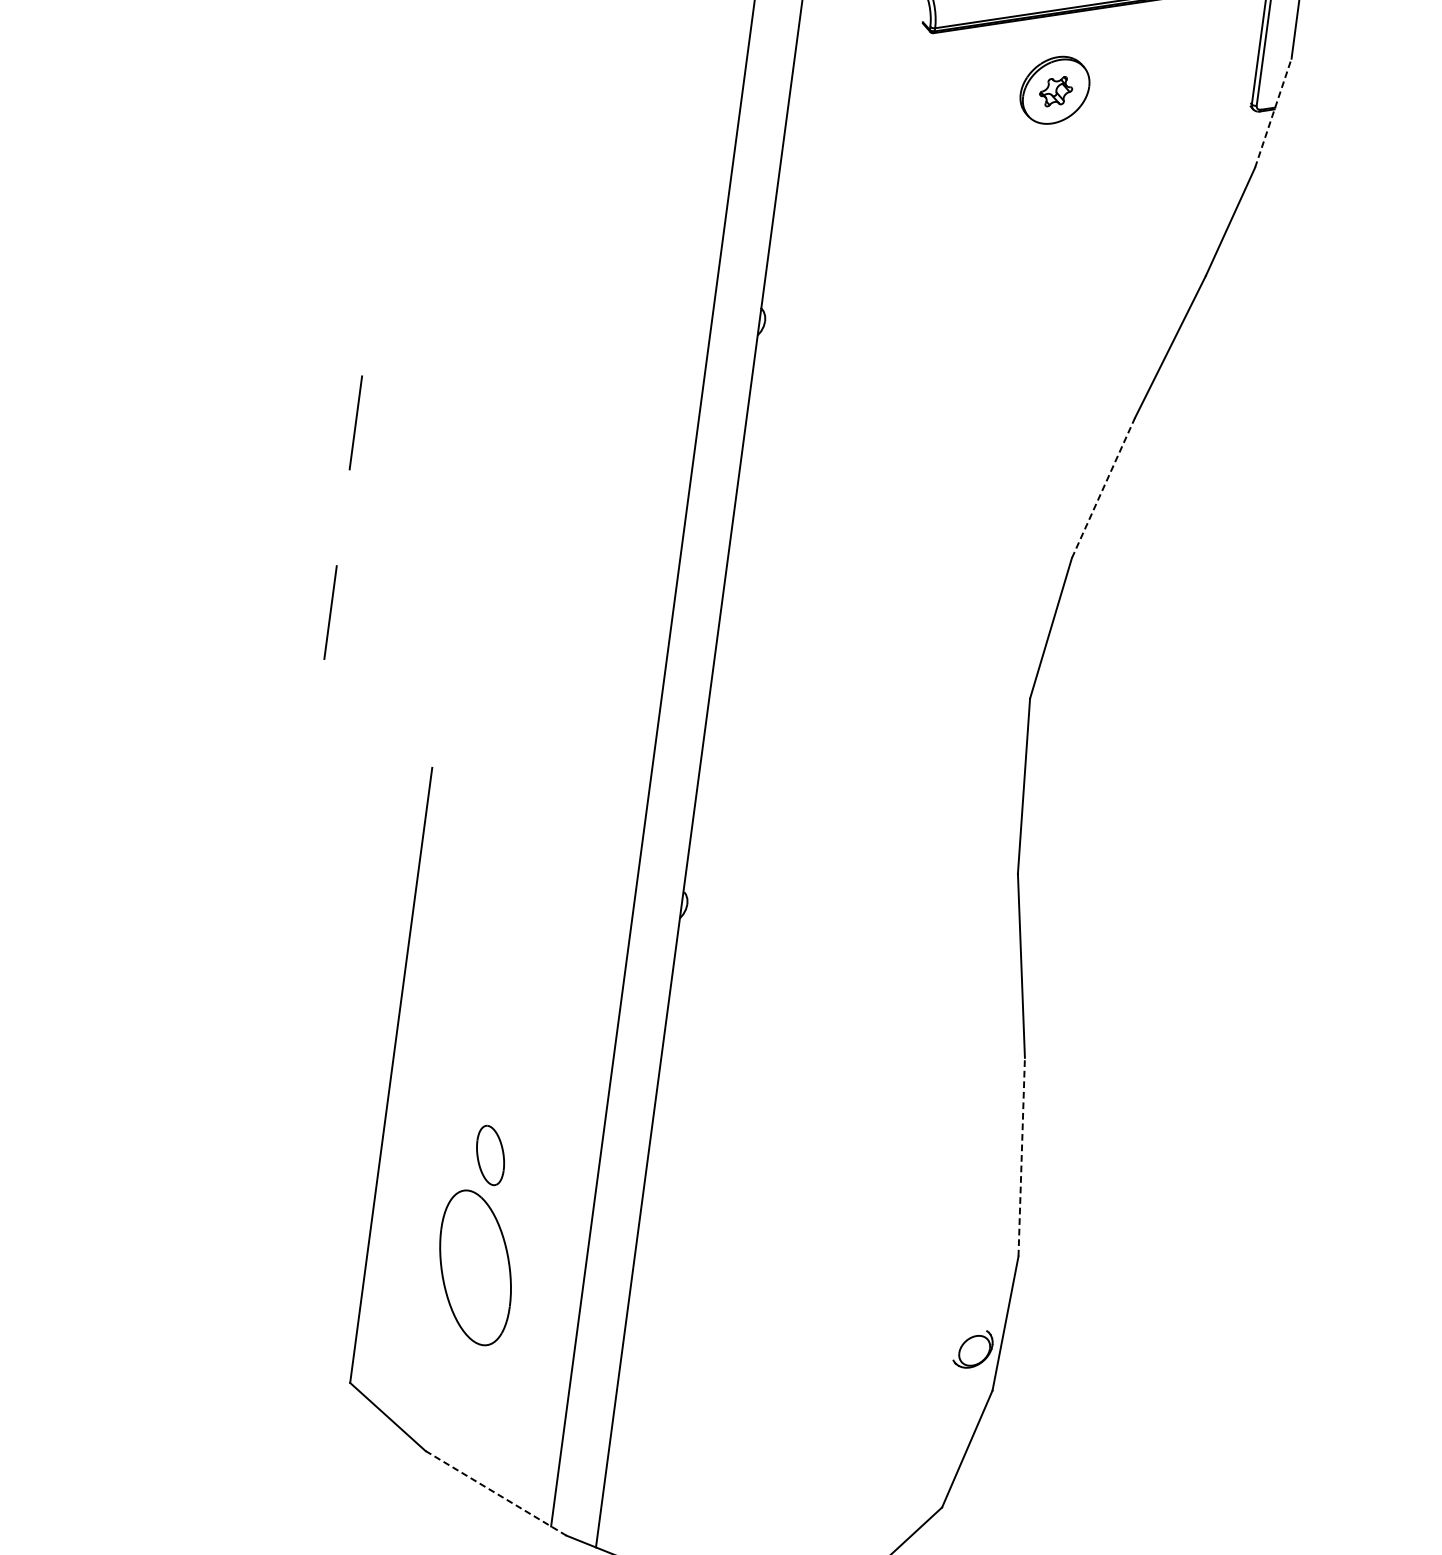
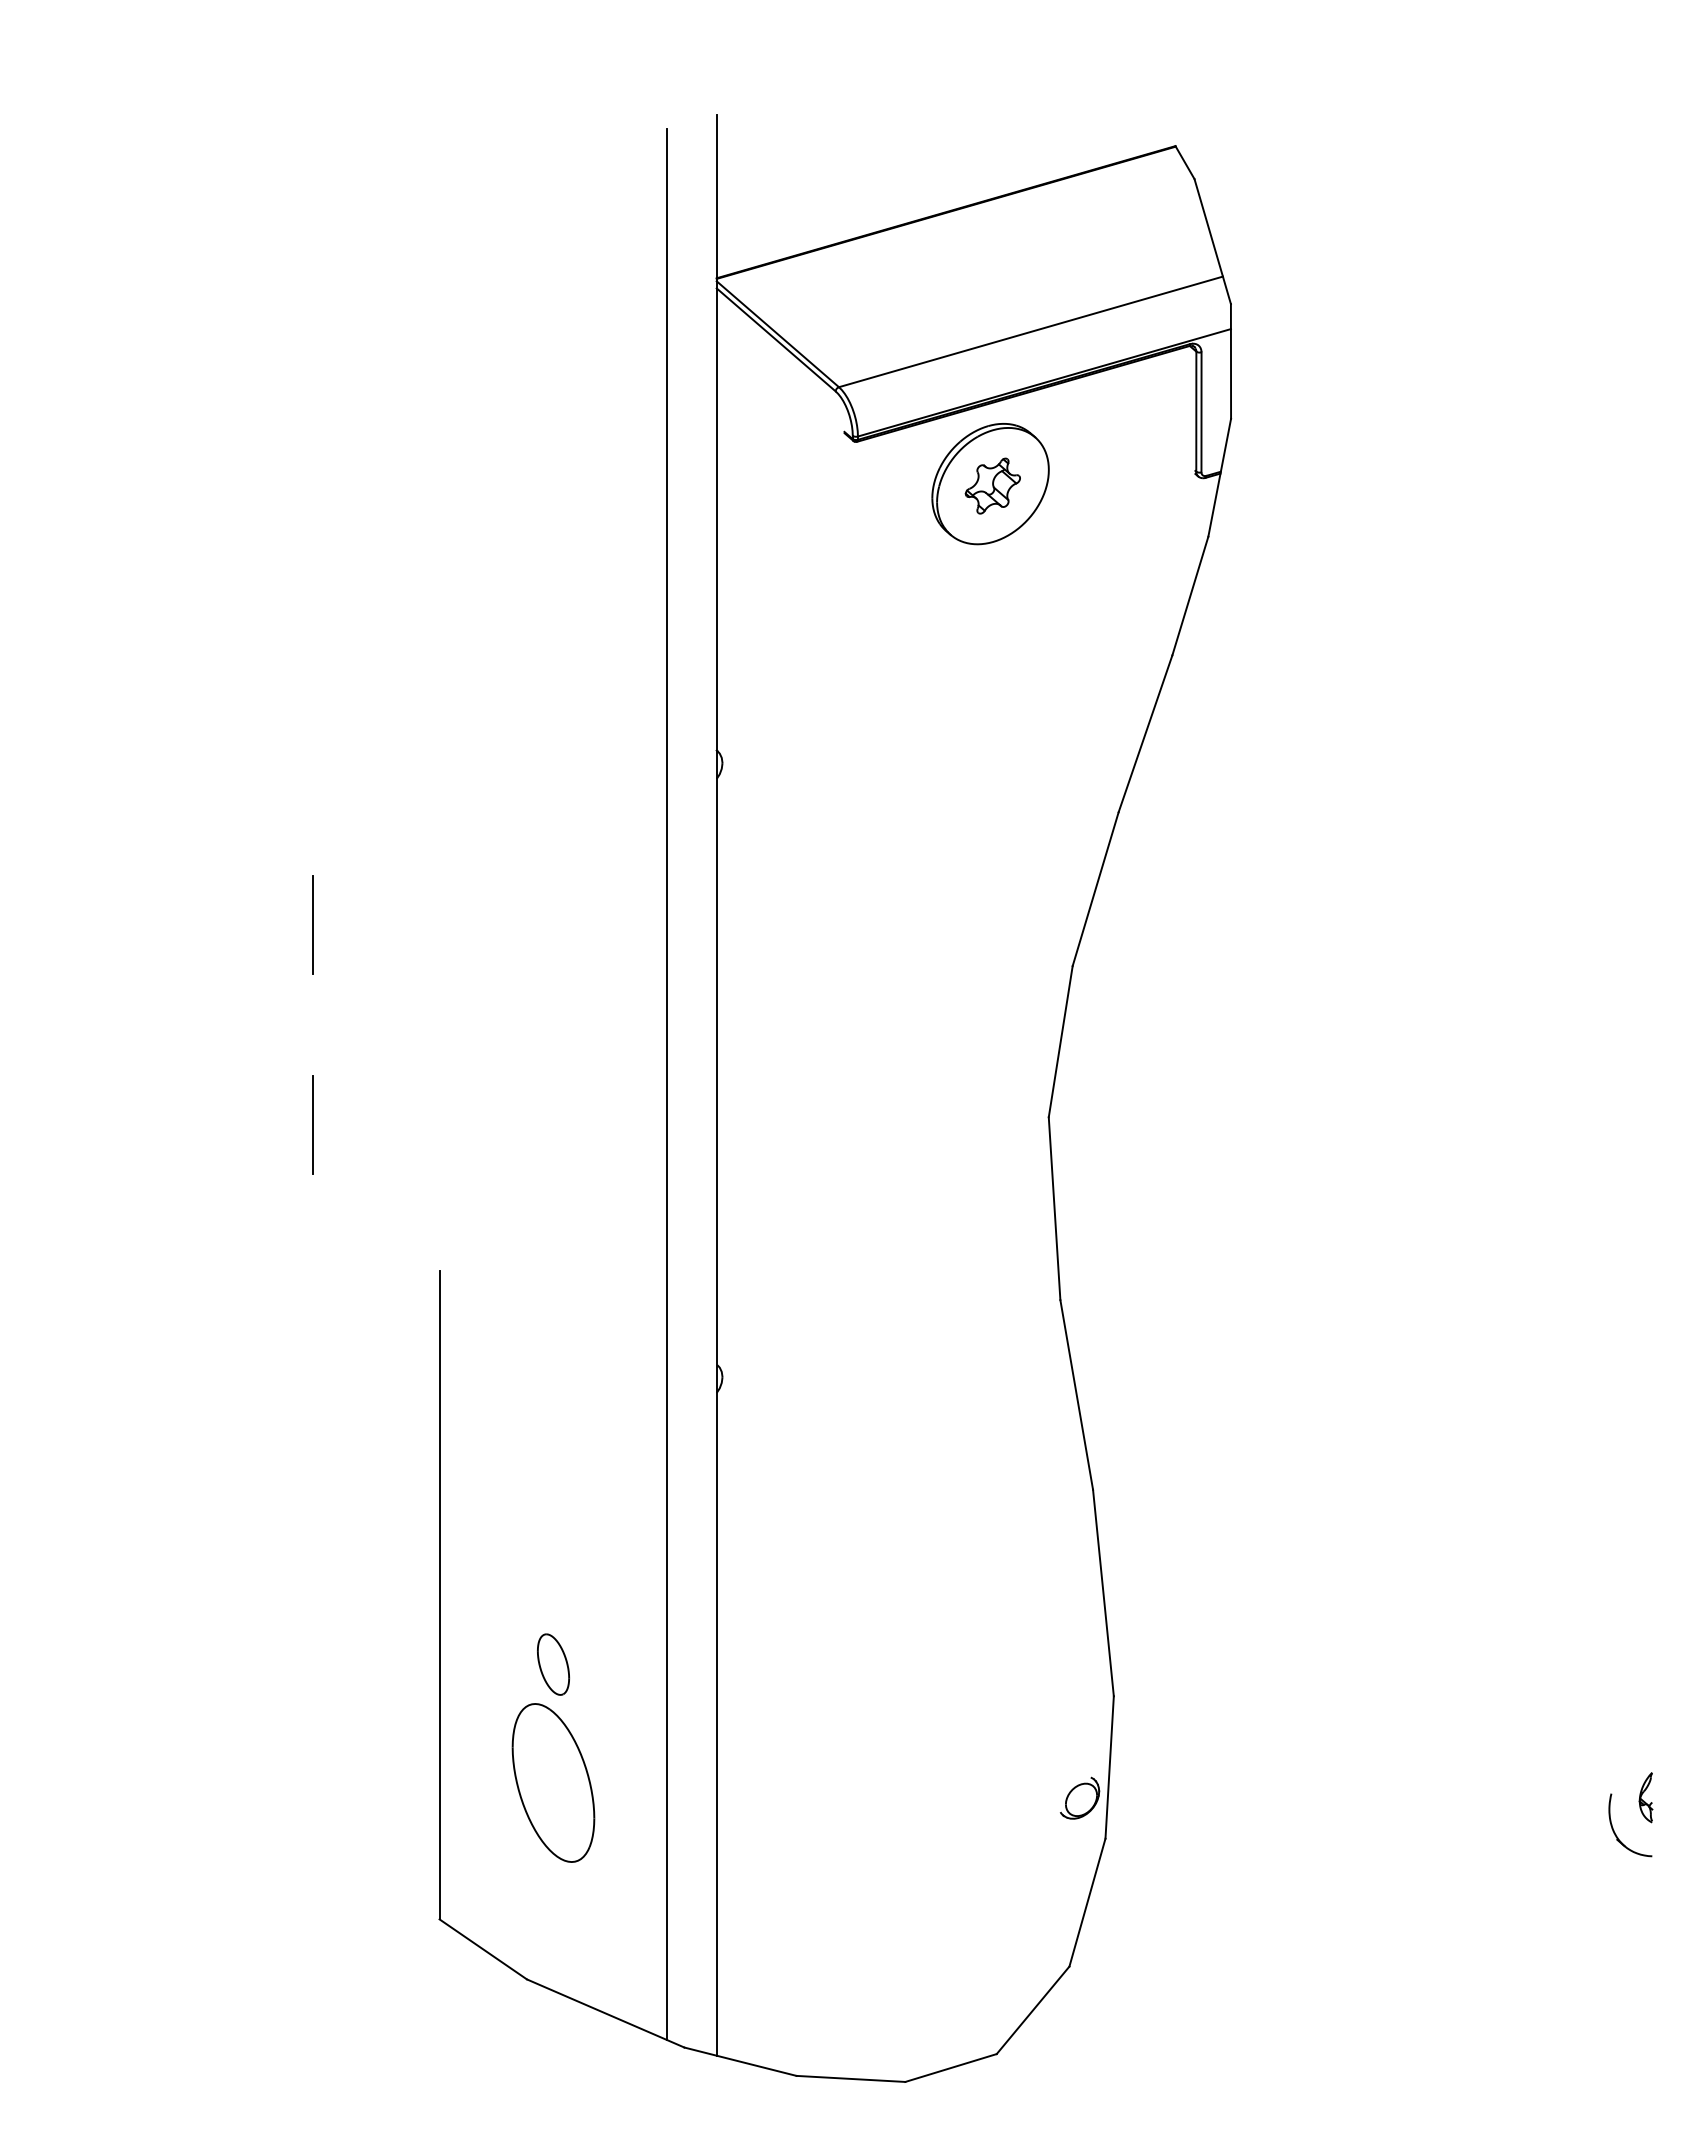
part: (1054, 90) -> (990, 484), size x1.67
line: (1273, 112) -> (1219, 477), dashed -> solid
line: (1103, 487) -> (1095, 888), dashed -> solid
line: (1021, 1157) -> (1103, 1593), dashed -> solid
line: (495, 1493) -> (605, 2013), dashed -> solid

